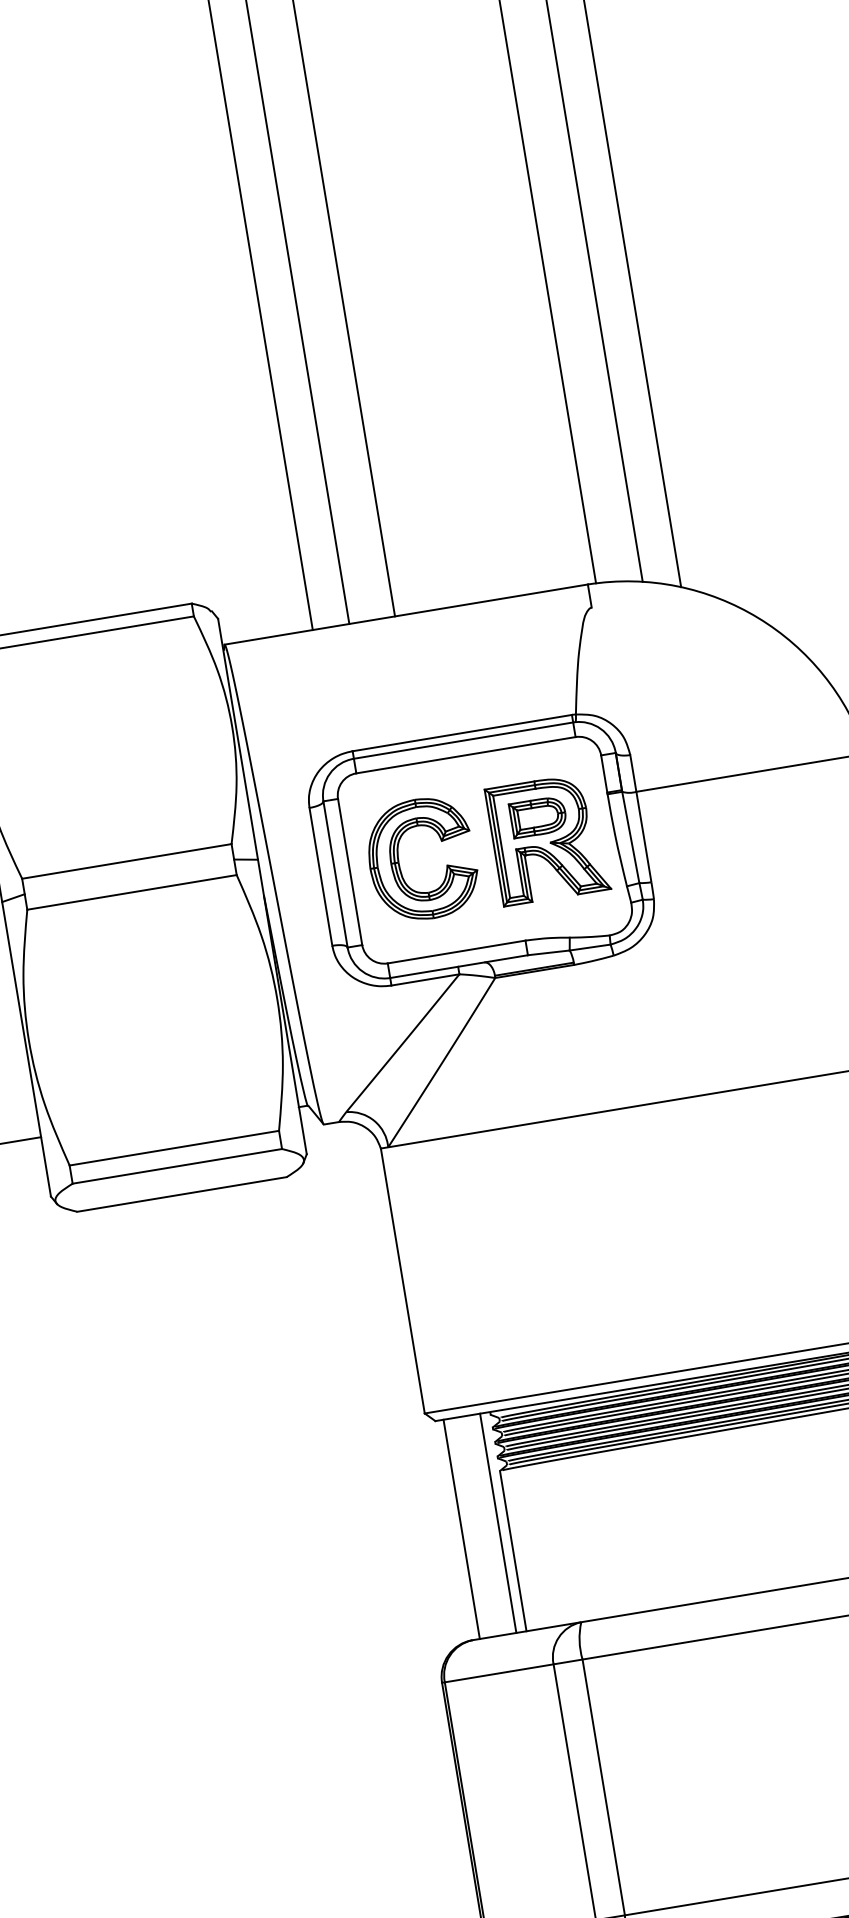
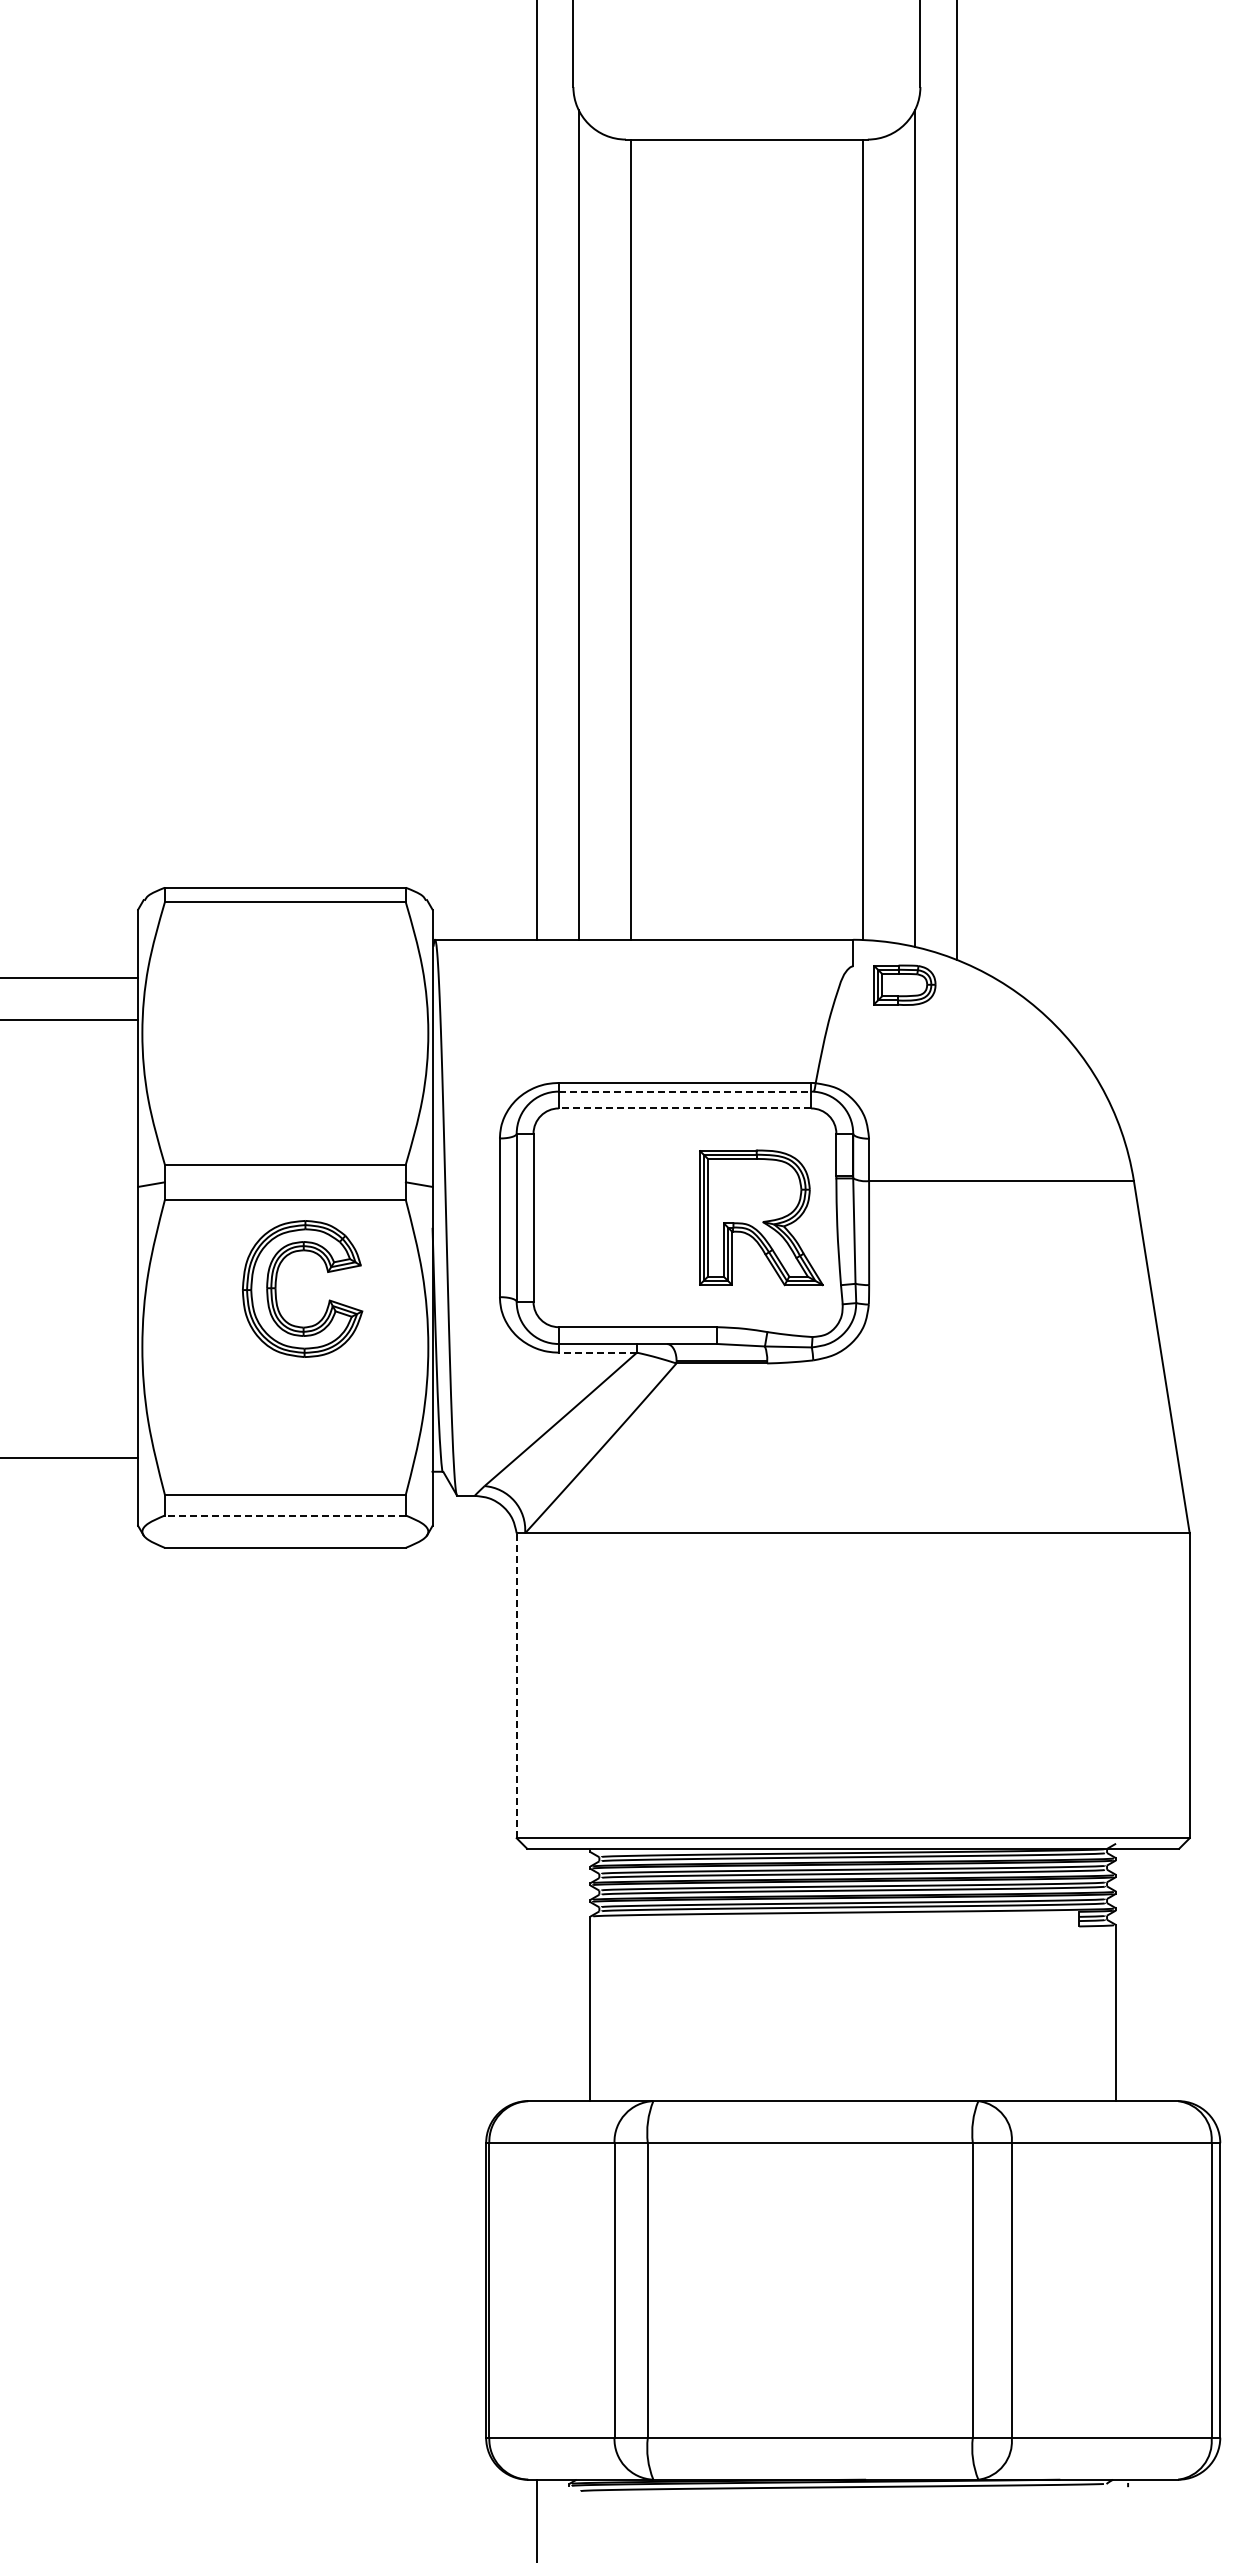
line: (464, 740) -> (685, 1091), solid -> dashed
line: (465, 755) -> (684, 1108), solid -> dashed
part: (538, 816) -> (904, 984), moved
part: (399, 862) -> (276, 1288), moved
line: (425, 979) -> (597, 1352), solid -> dashed
line: (177, 1166) -> (285, 1515), solid -> dashed
line: (402, 1280) -> (516, 1685), solid -> dashed
line: (498, 1522) -> (578, 1974), removed
line: (461, 1528) -> (536, 1974), removed

